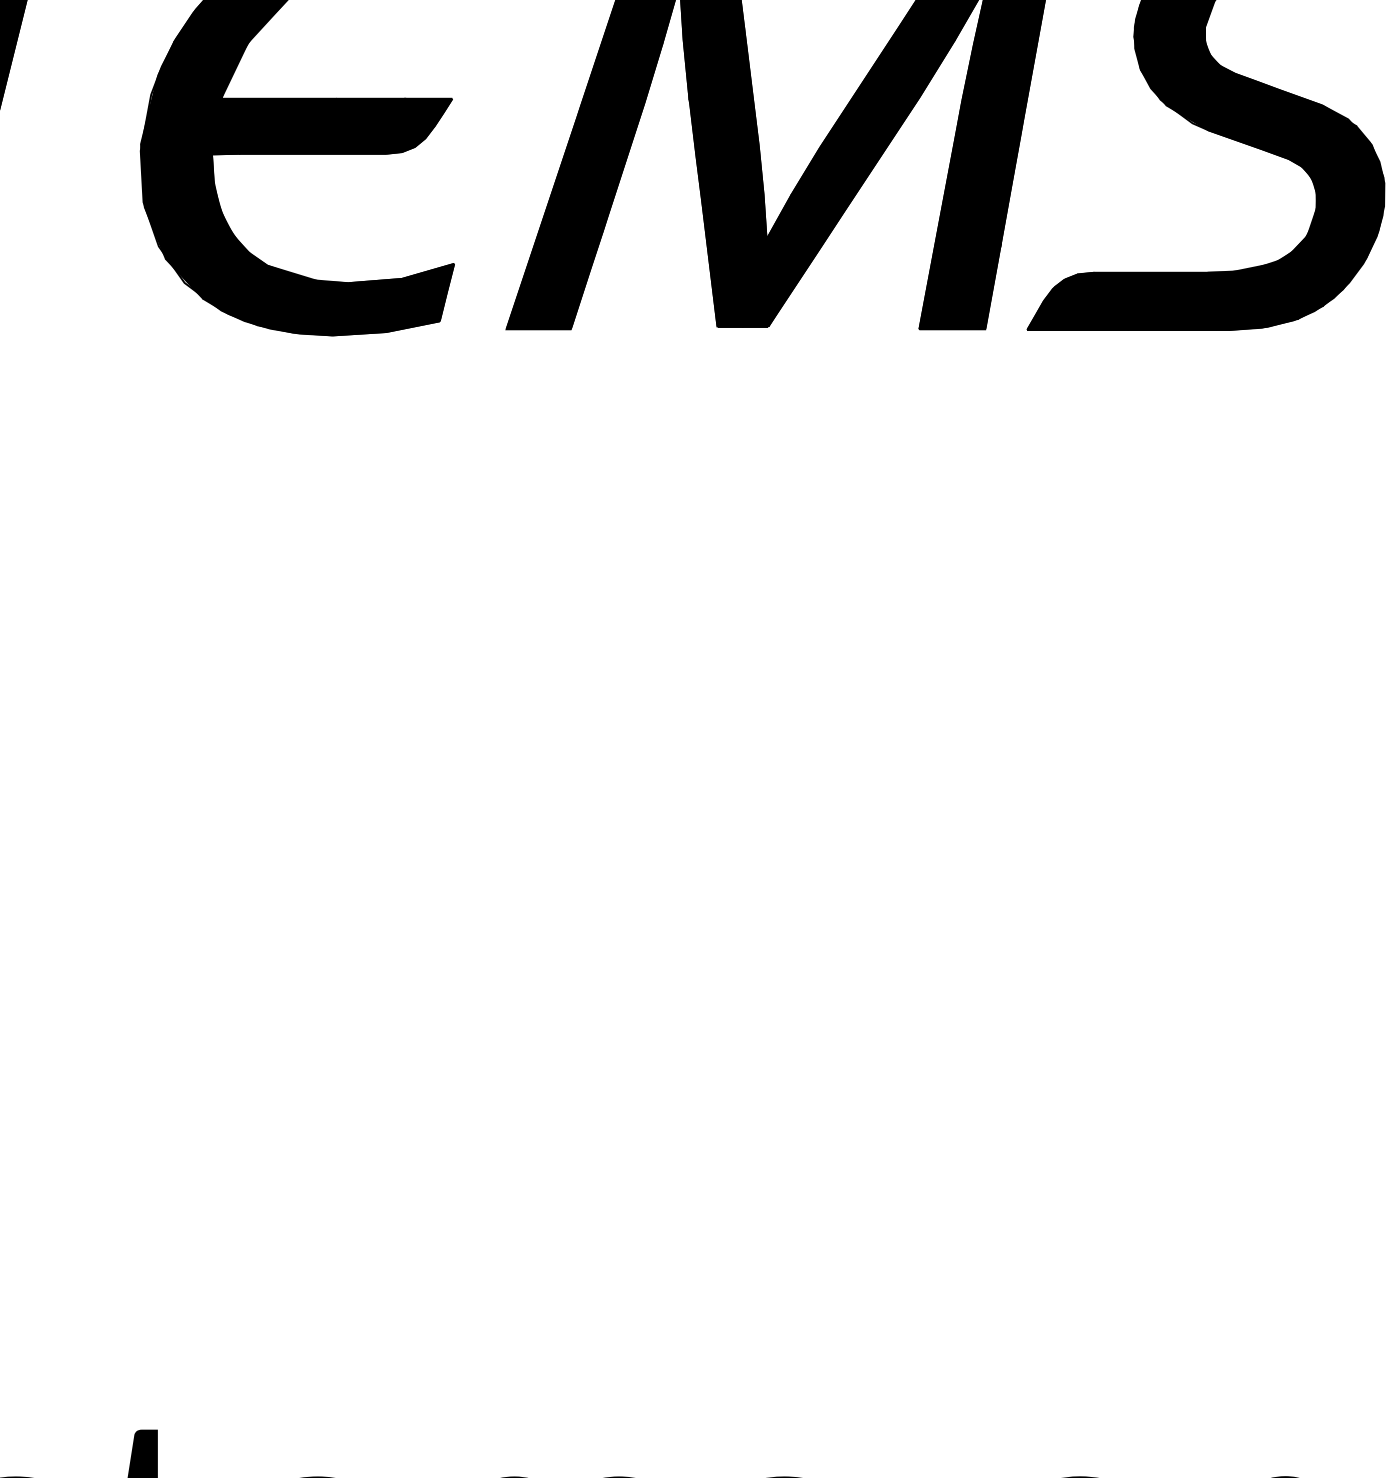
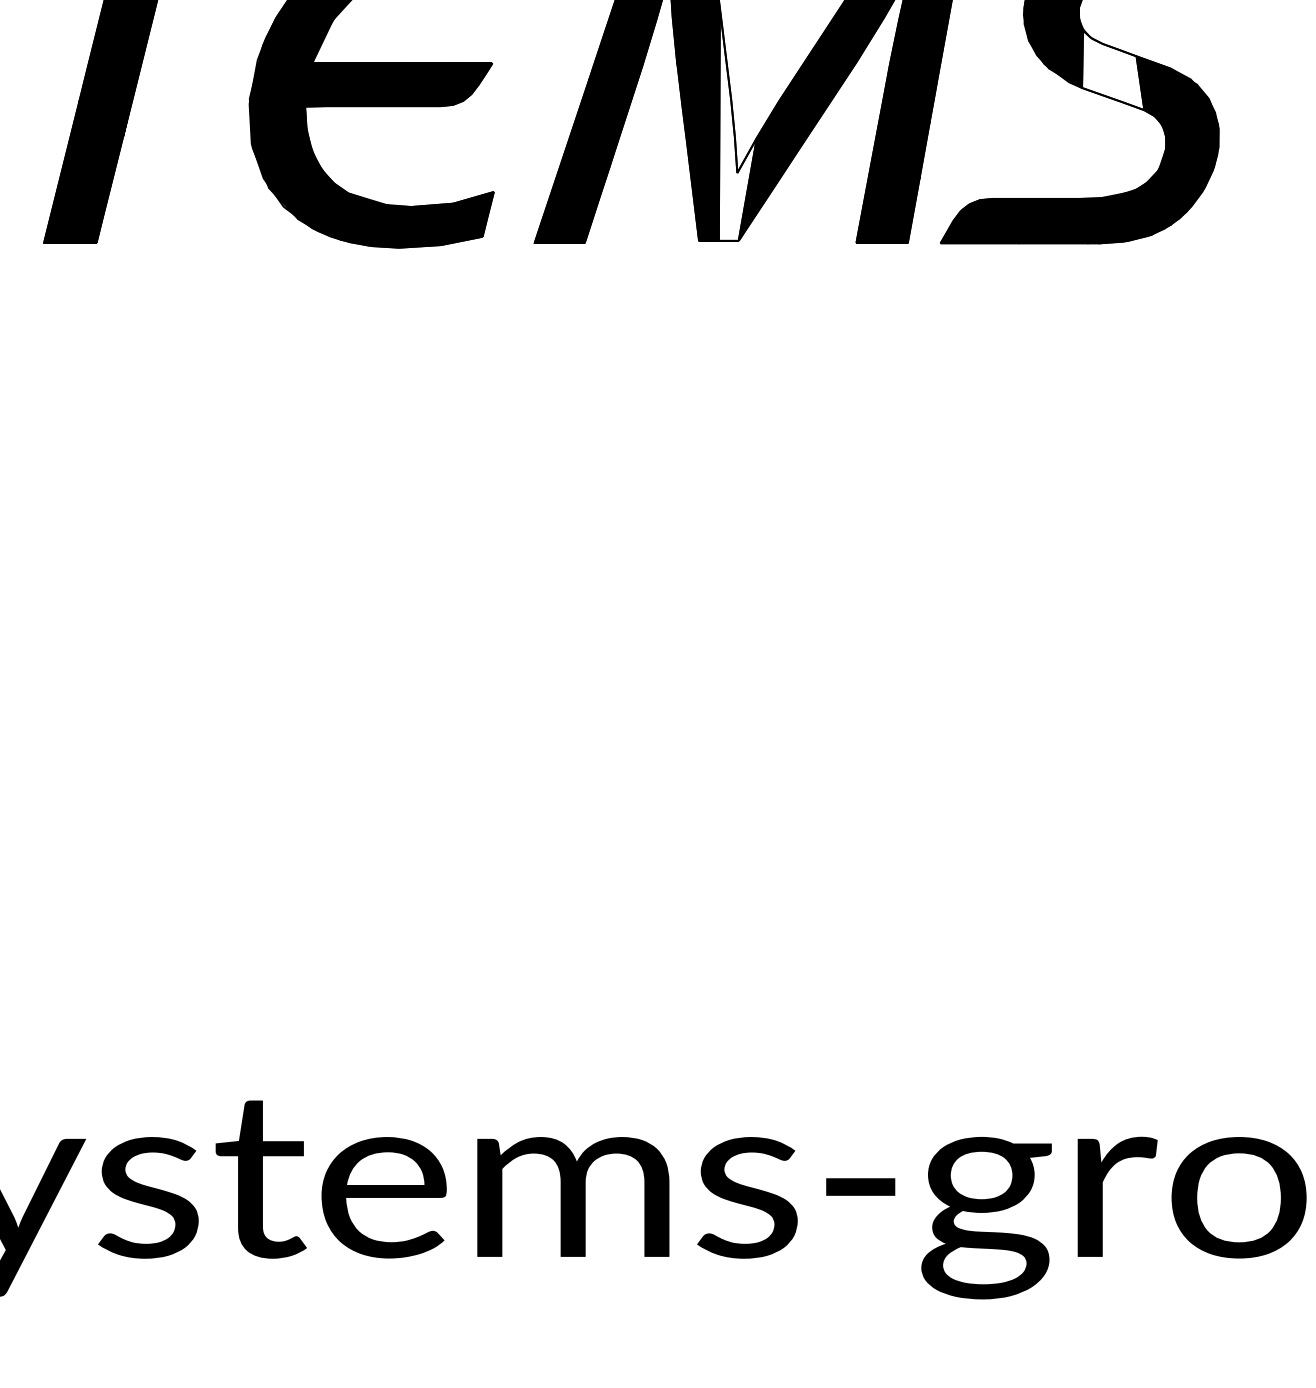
fill: (1249, 106) -> (1113, 69), removed
fill: (766, 176) -> (737, 123), removed

